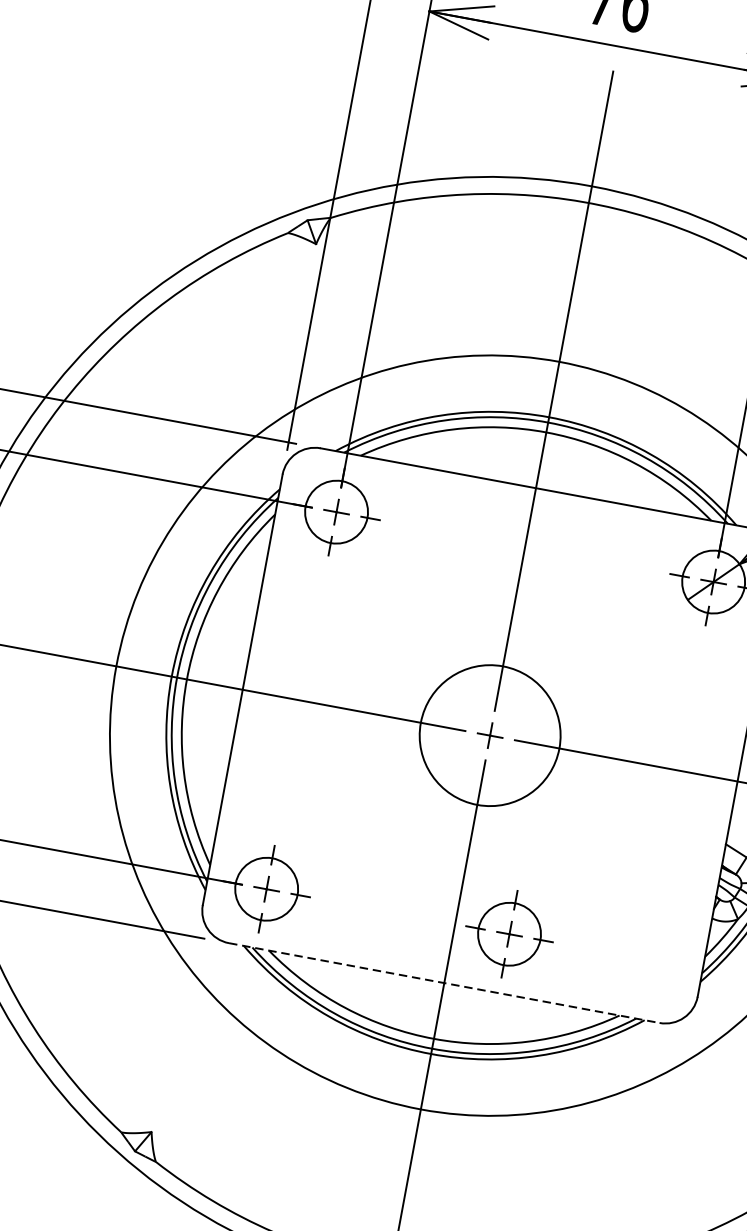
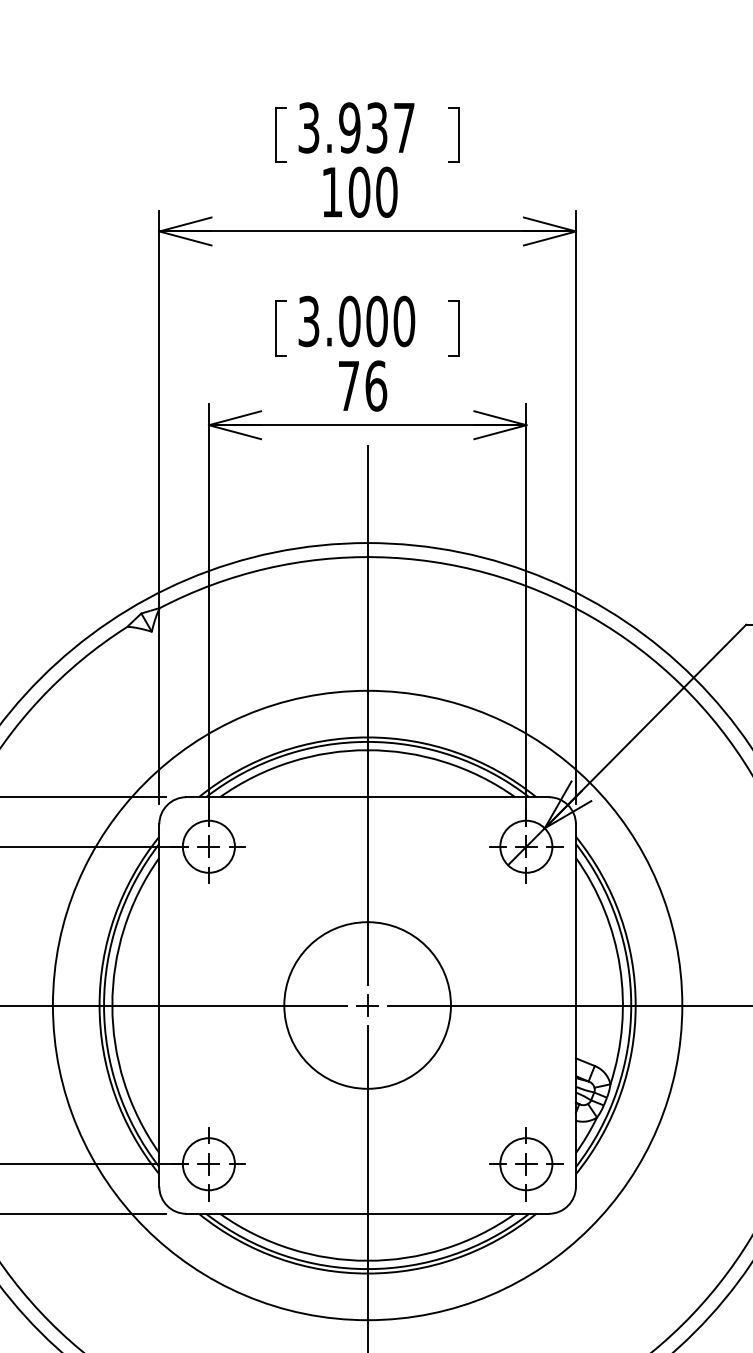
circle: (489, 735) -> (367, 1005), size x1.43
part: (509, 934) -> (526, 1164), moved
line: (445, 982) -> (368, 1213), dashed -> solid

